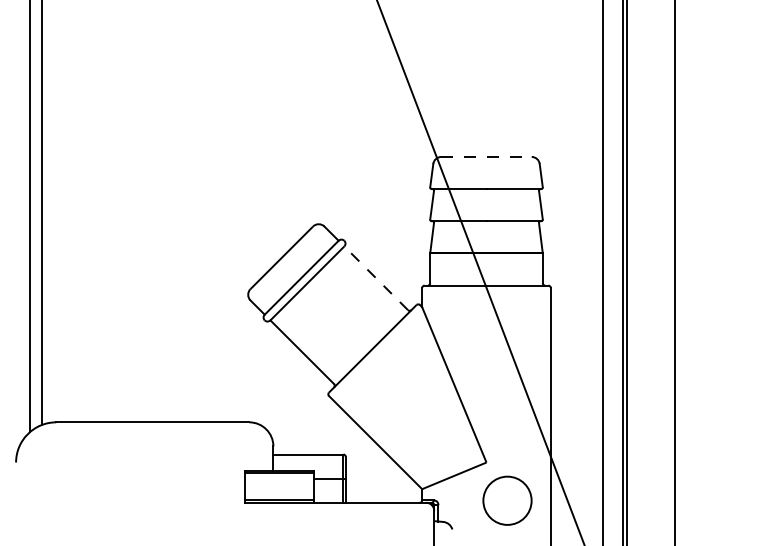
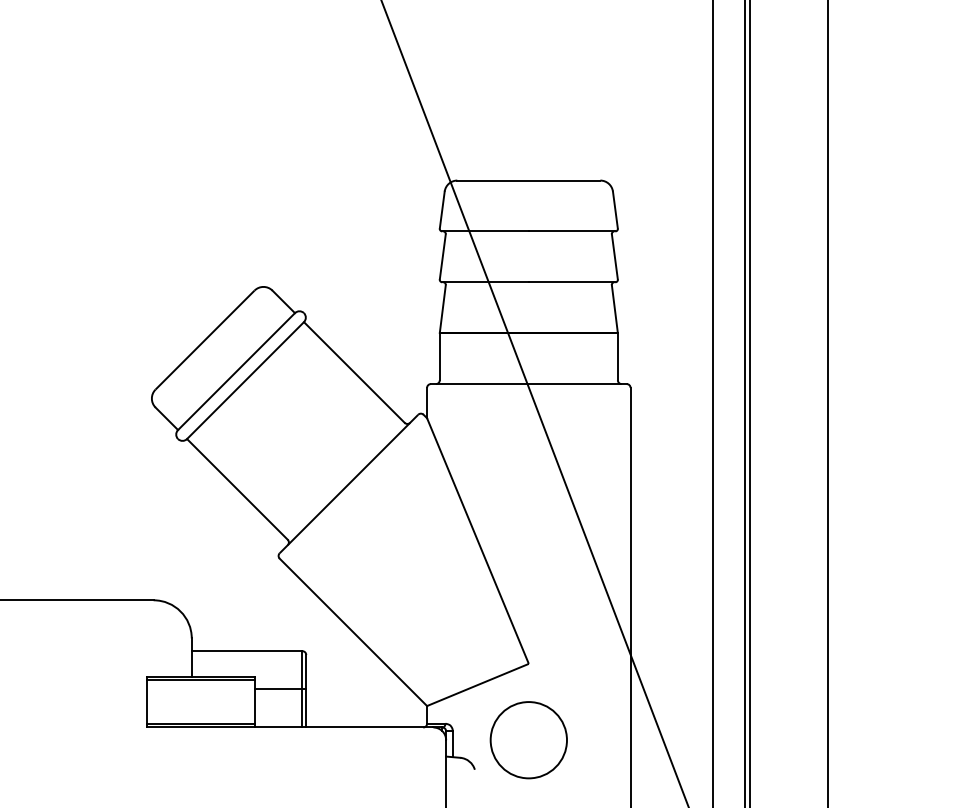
line: (487, 156) -> (530, 179), dashed -> solid
line: (375, 277) -> (353, 371), dashed -> solid
circle: (507, 500) -> (528, 739), moved

